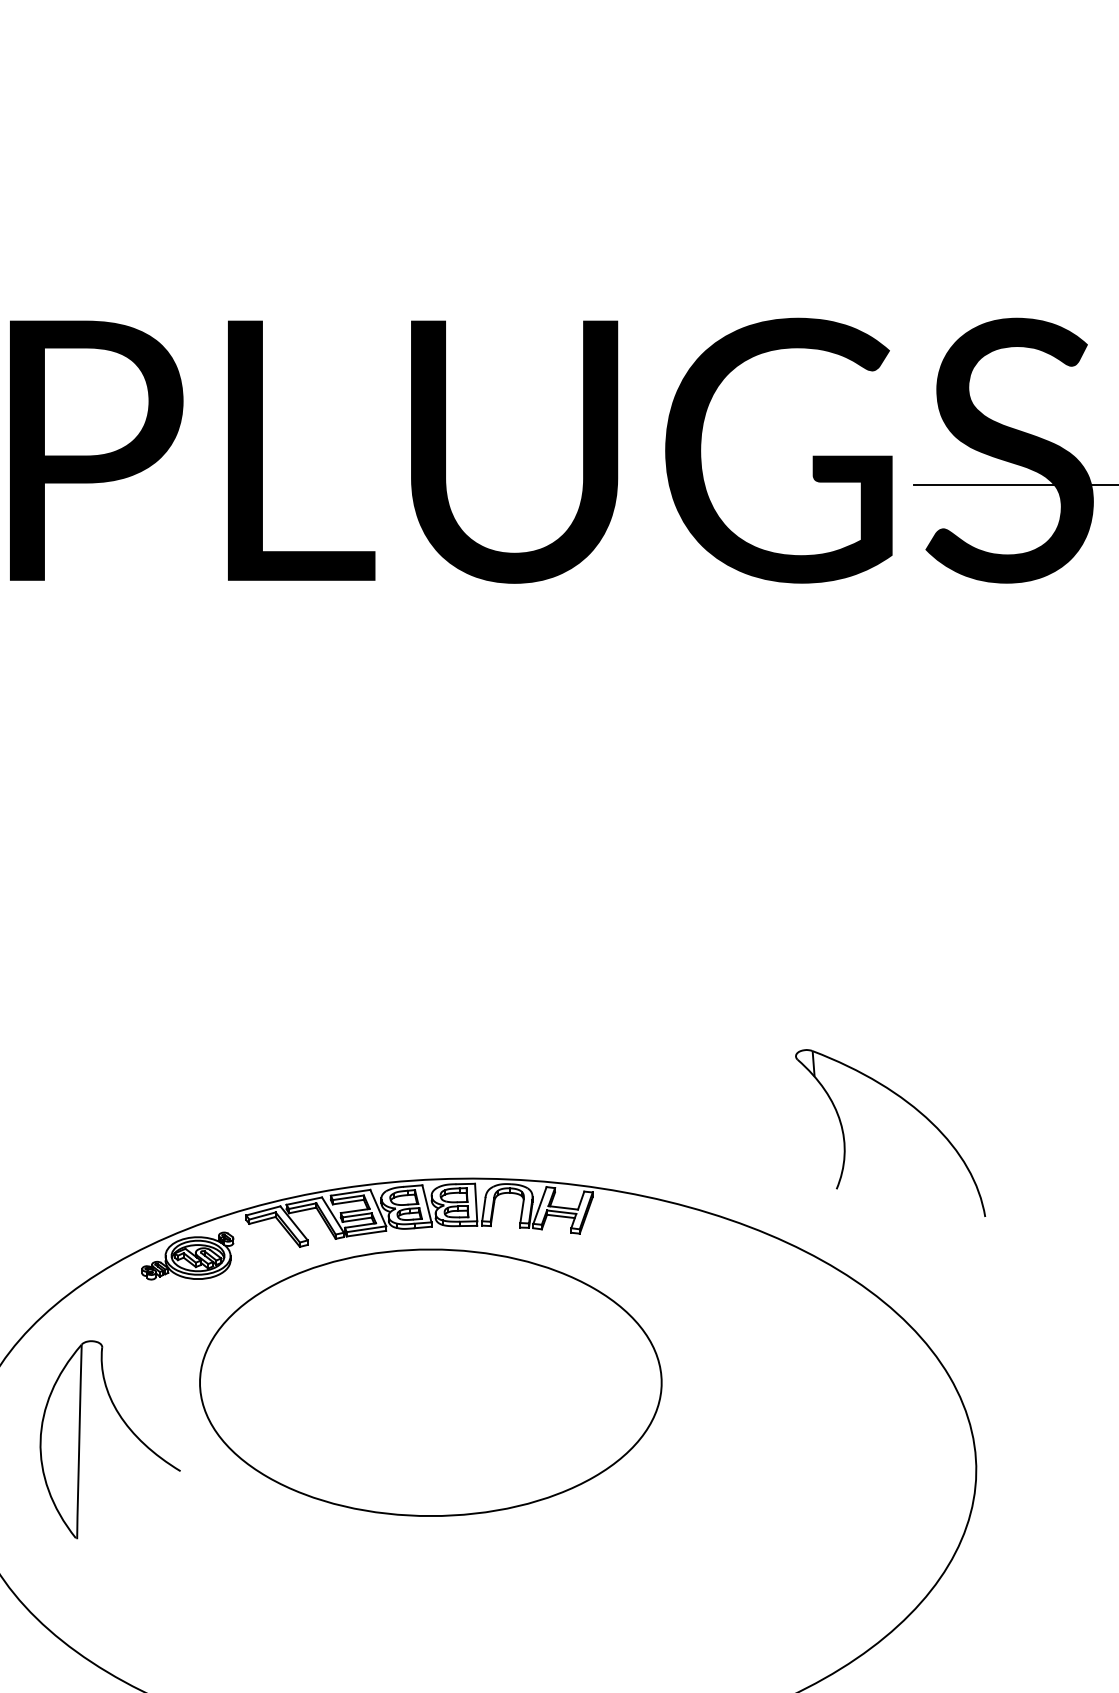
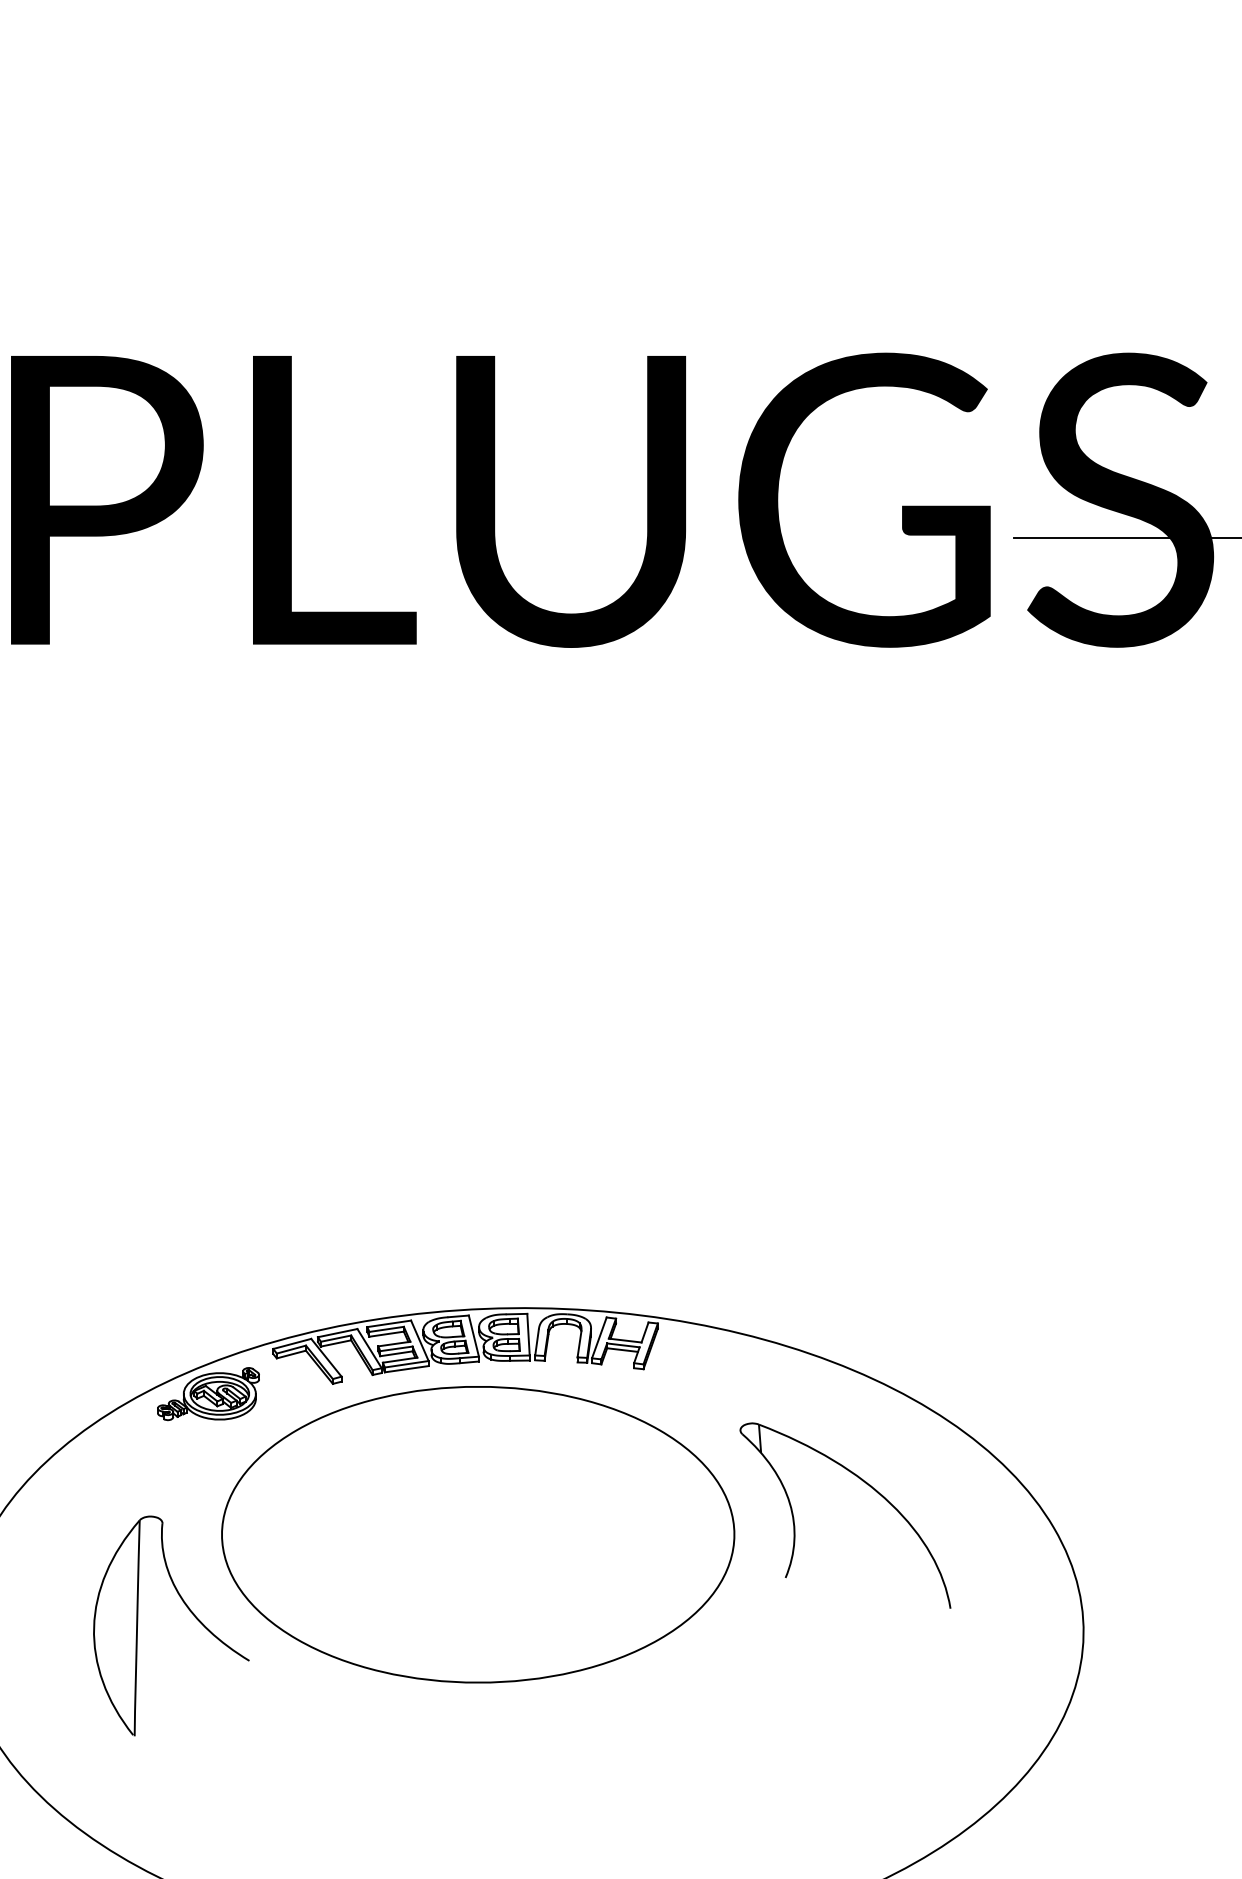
part: (909, 1105) -> (866, 1484), moved
part: (126, 1426) -> (189, 1611), moved

